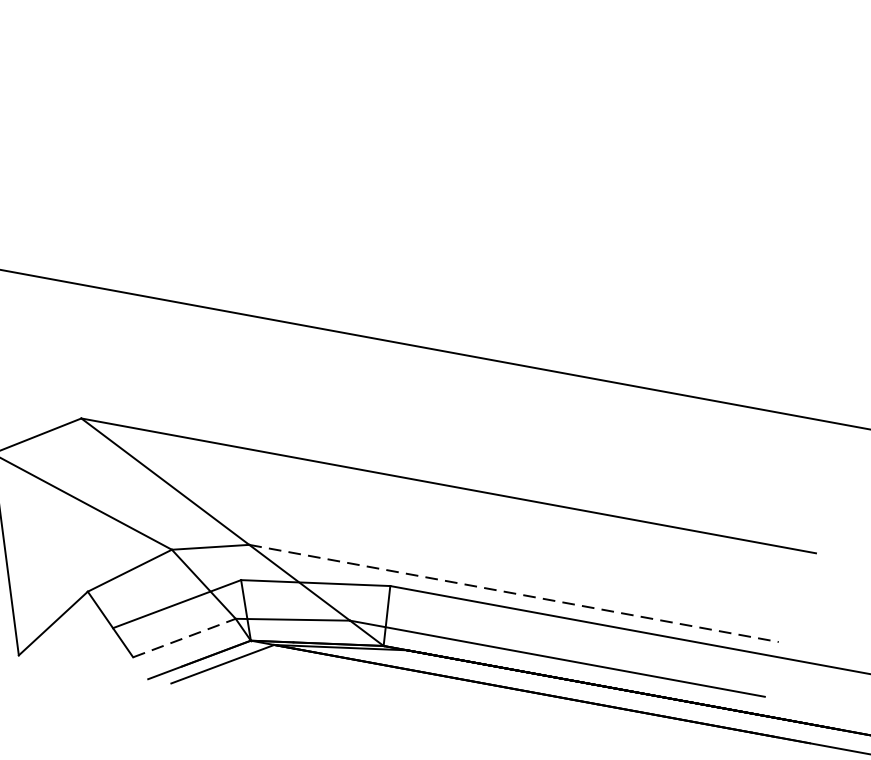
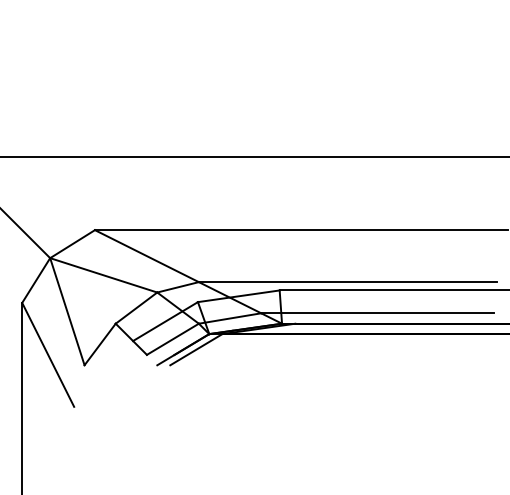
line: (513, 594) -> (347, 282), dashed -> solid
line: (185, 638) -> (173, 339), dashed -> solid

